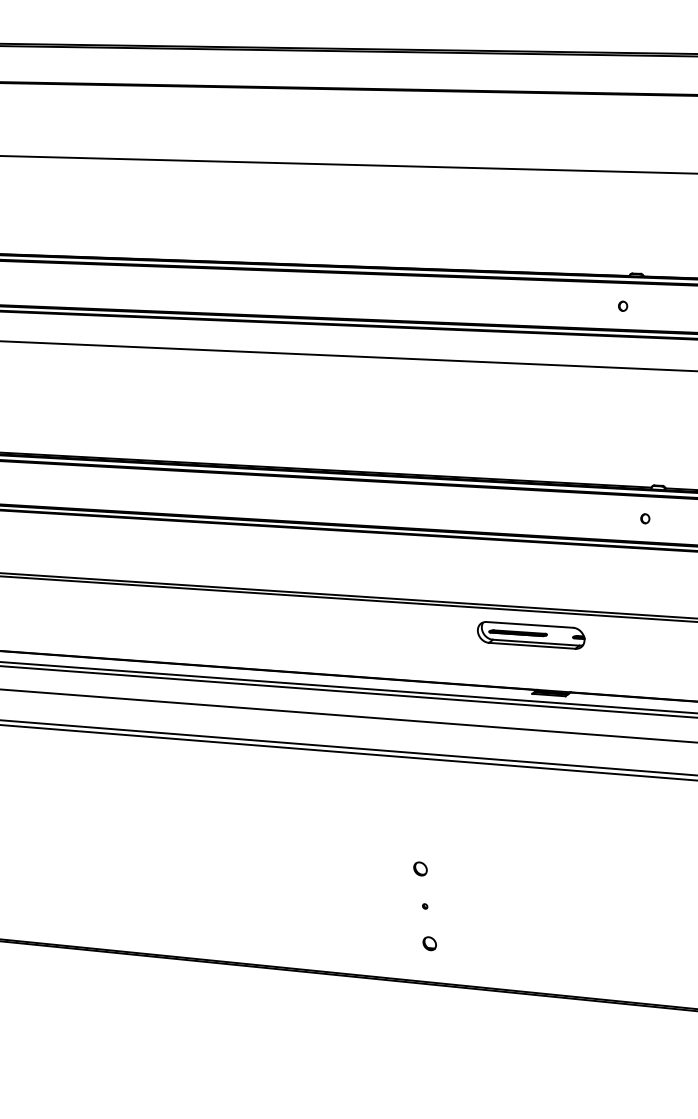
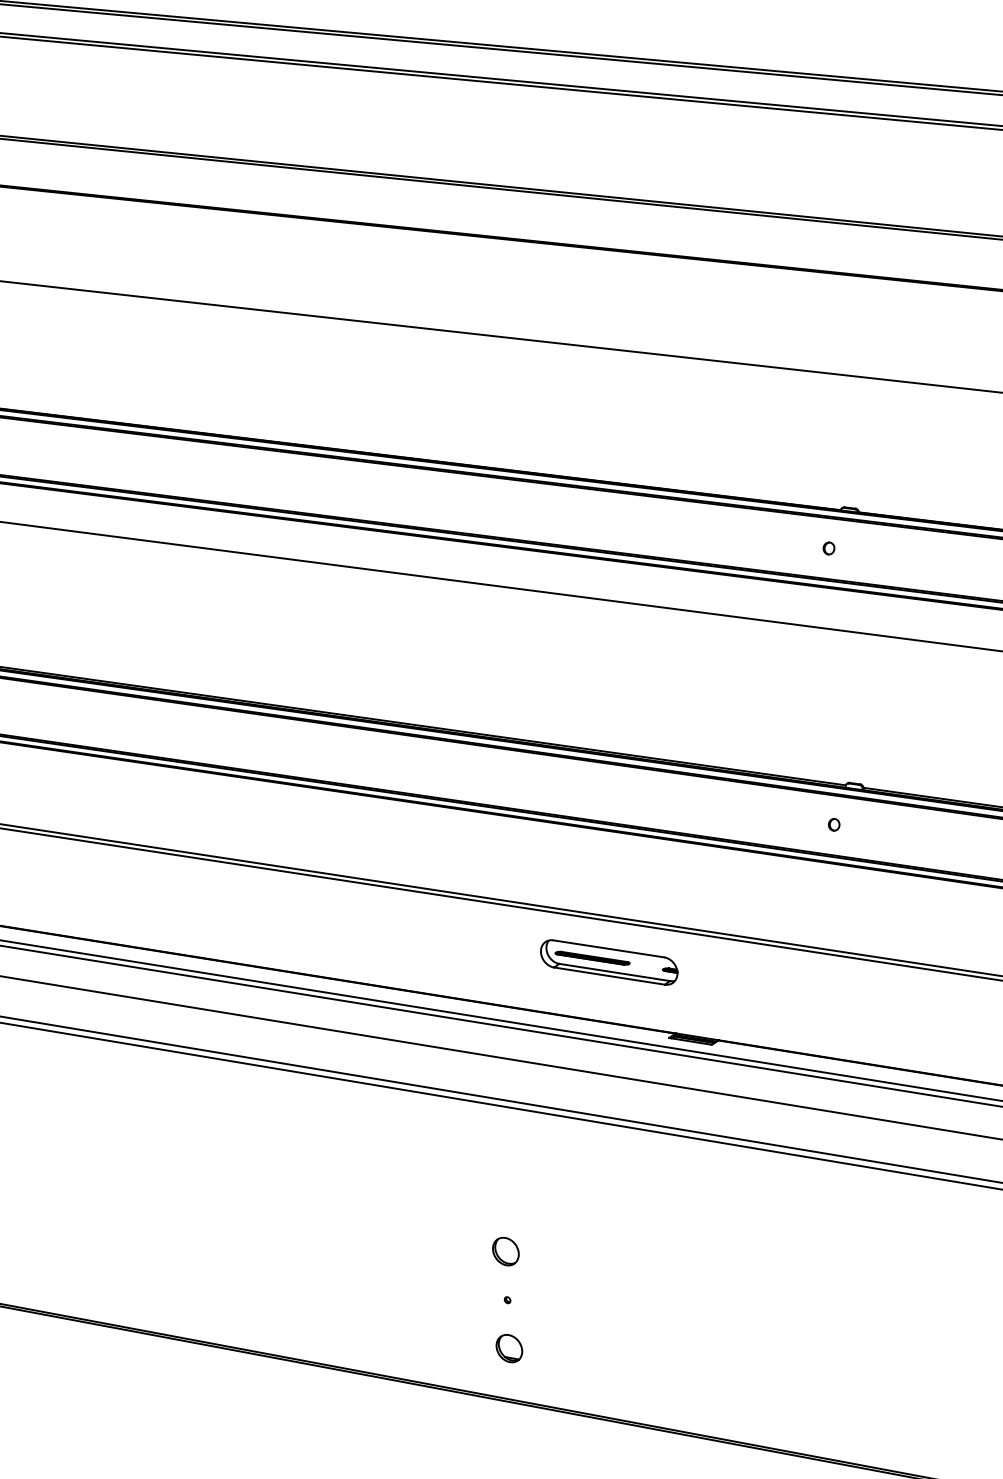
part: (531, 635) -> (609, 962), moved
part: (420, 868) -> (505, 1250), size x1.6
part: (429, 943) -> (509, 1348), size x1.6

